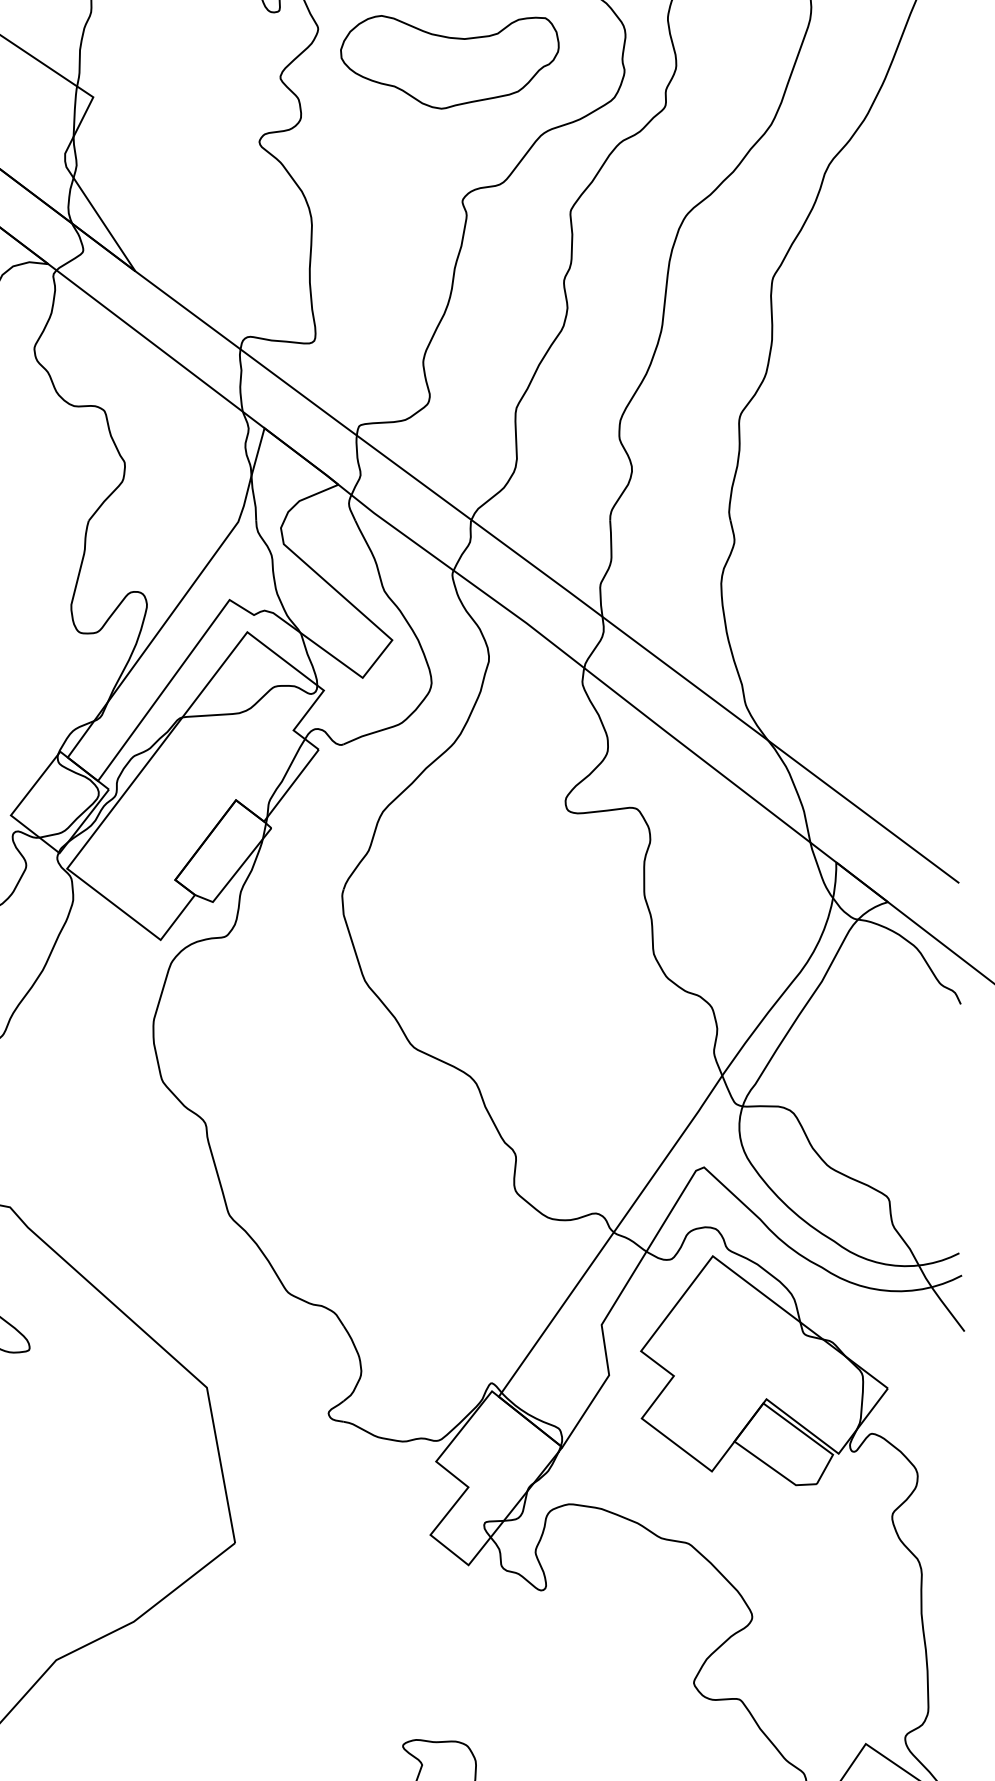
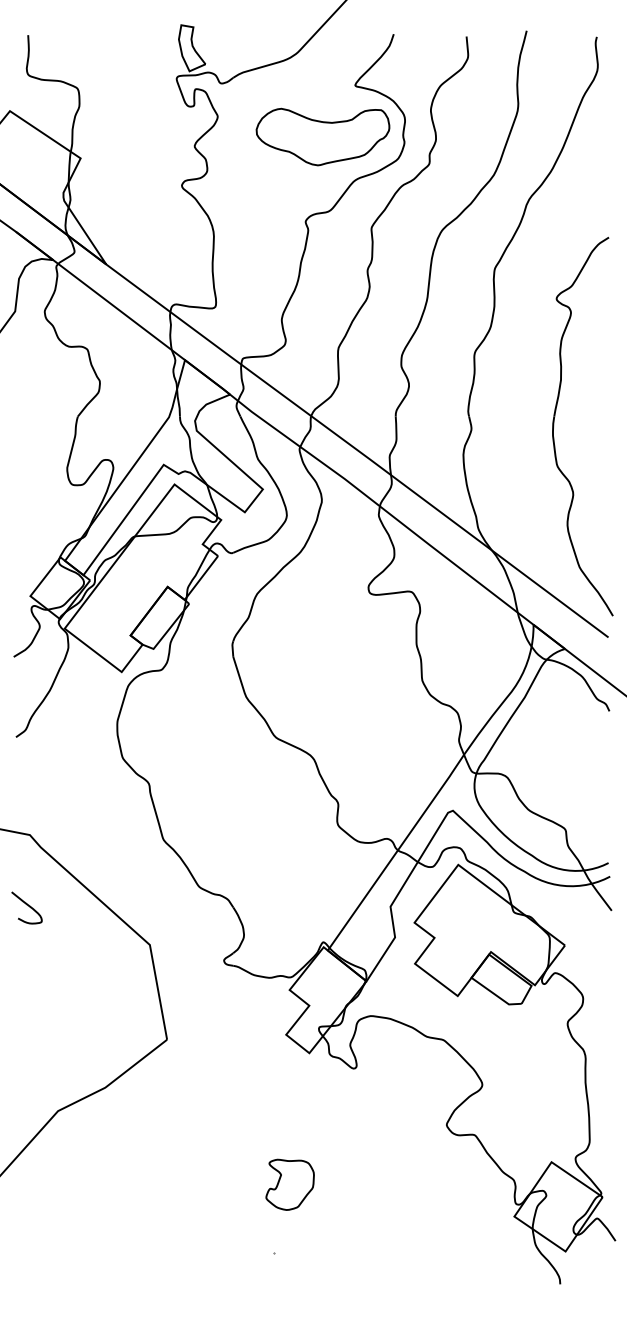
part: (449, 61) -> (322, 136), moved
part: (870, 537) -> (554, 426), added

